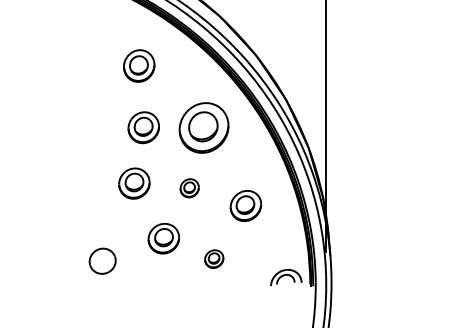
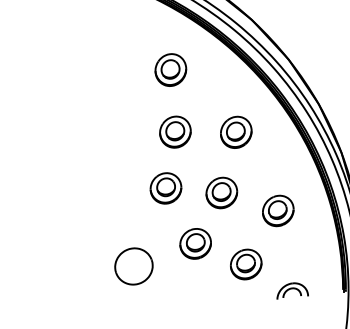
part: (204, 127) -> (236, 131), size x0.62
part: (189, 188) -> (221, 193), size x1.67
part: (214, 258) -> (246, 263), size x1.67
part: (102, 261) -> (133, 266), size x1.43
part: (286, 277) -> (292, 290), moved

